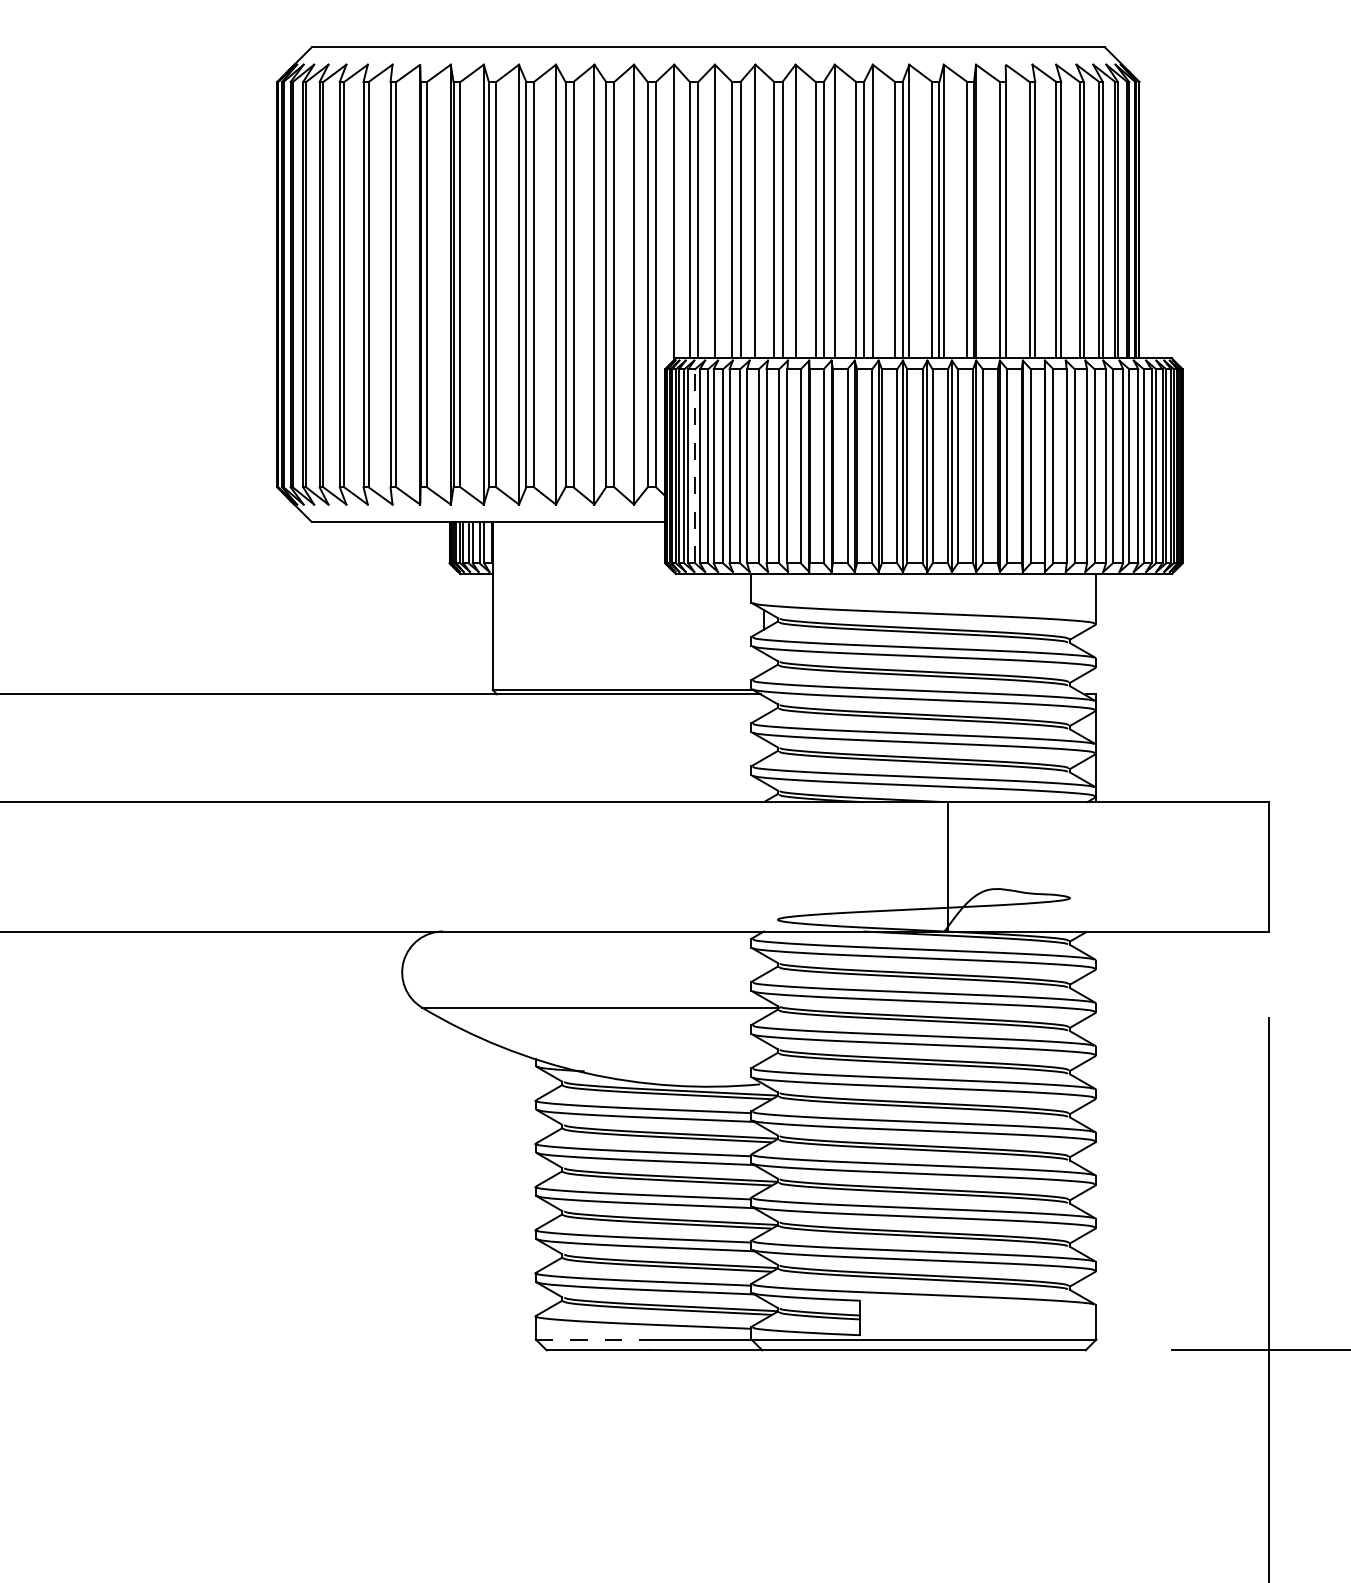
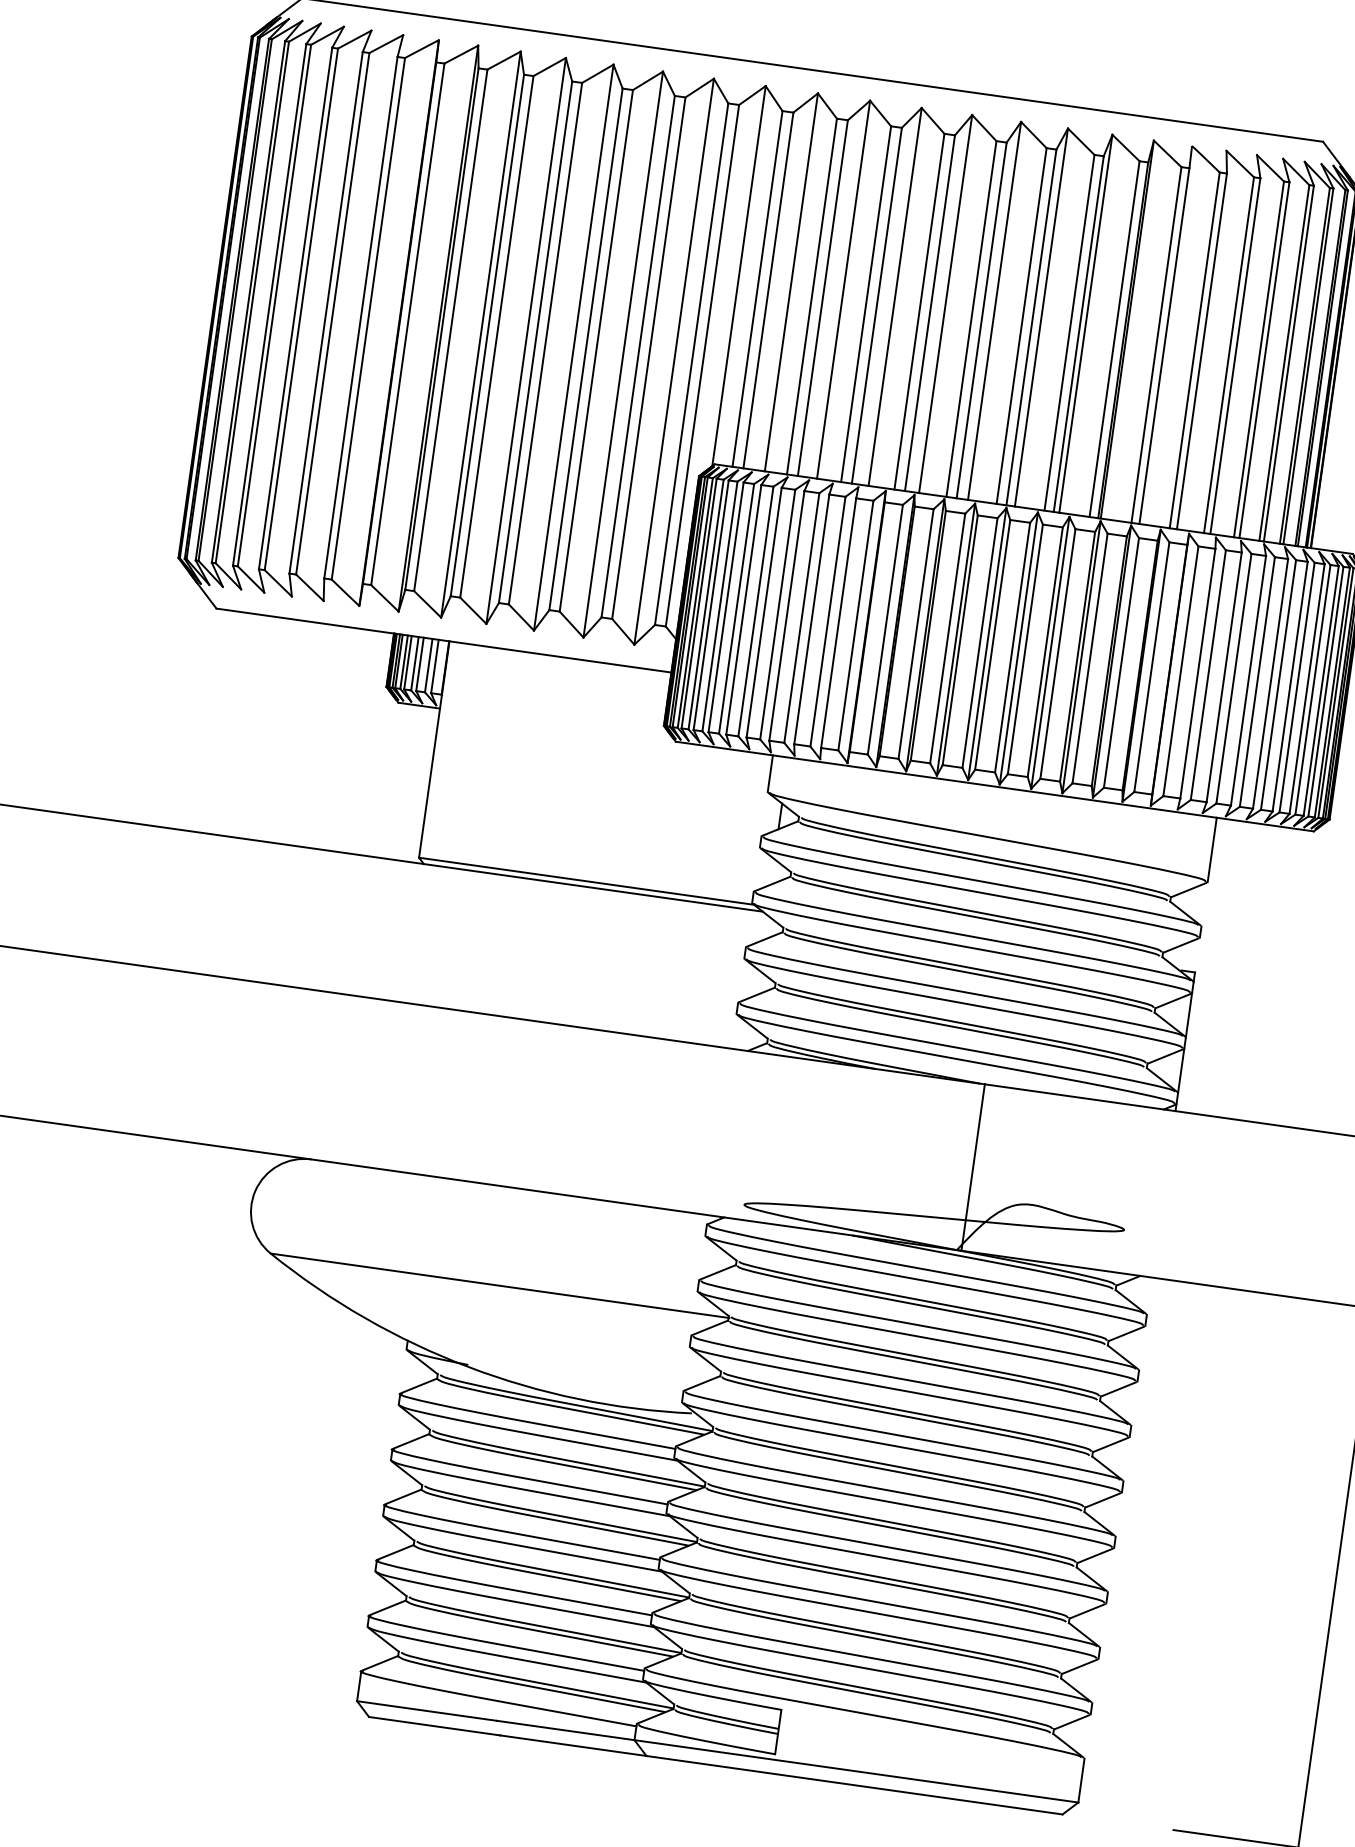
line: (695, 465) -> (720, 605), dashed -> solid
line: (590, 1339) -> (427, 1710), dashed -> solid

